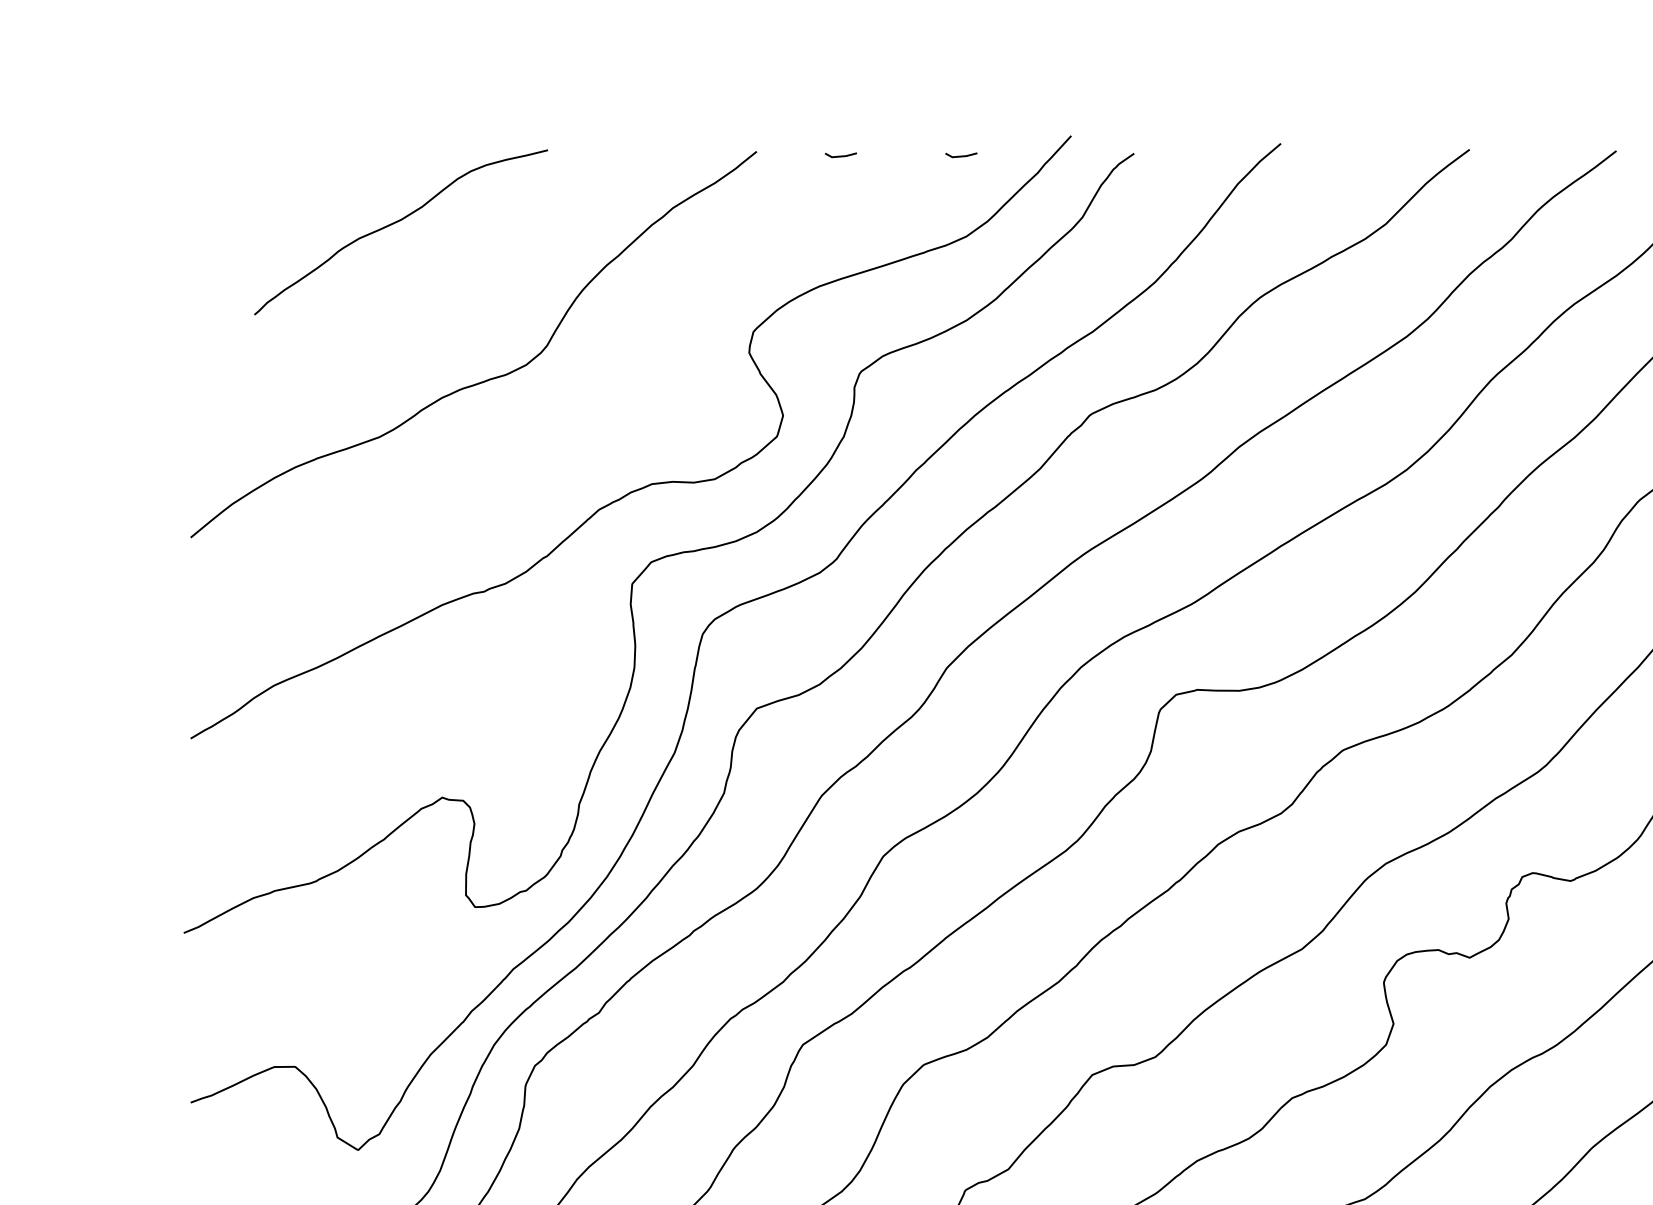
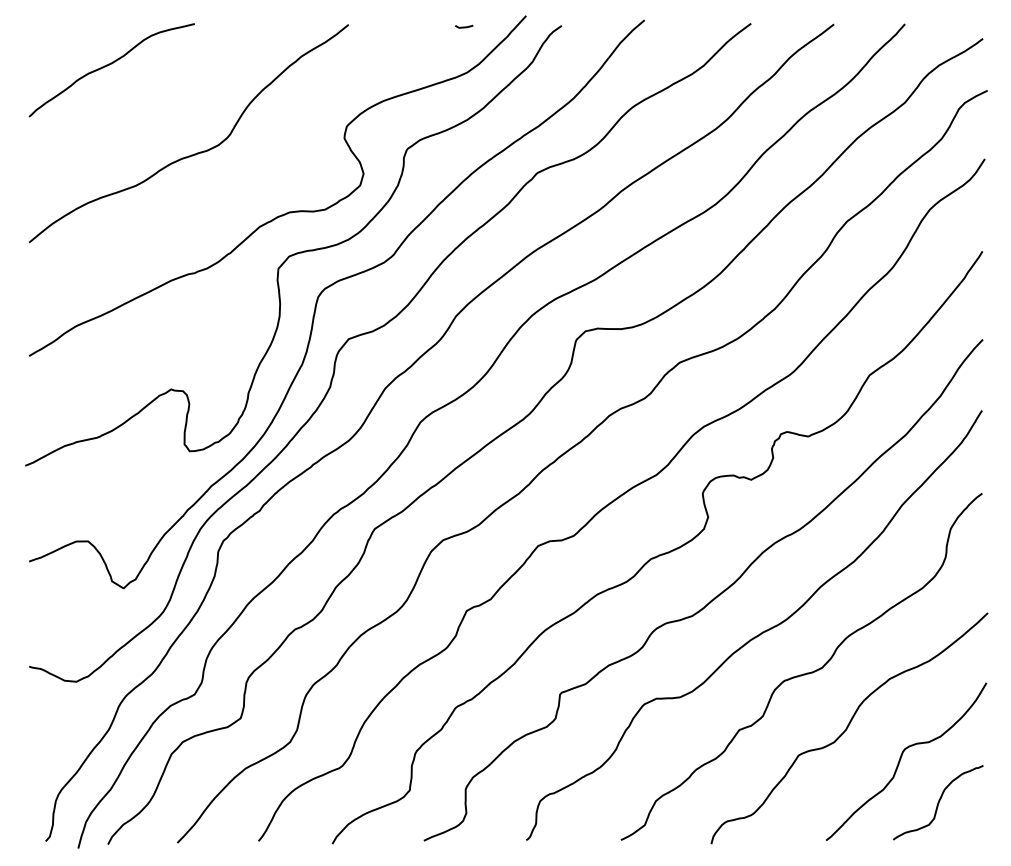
line: (841, 154) -> (396, 26), removed
curve: (396, 223) -> (109, 65), moved

